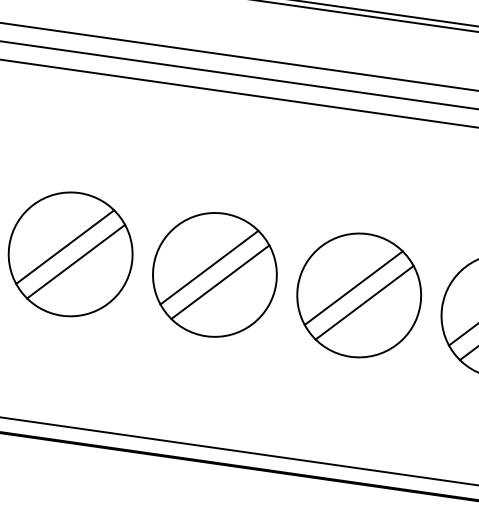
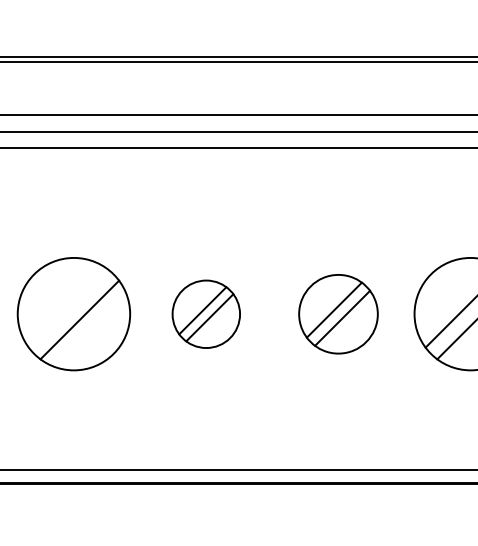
line: (64, 247) -> (67, 308), removed
part: (215, 275) -> (206, 314), size x0.6
part: (359, 295) -> (338, 314), size x0.7

